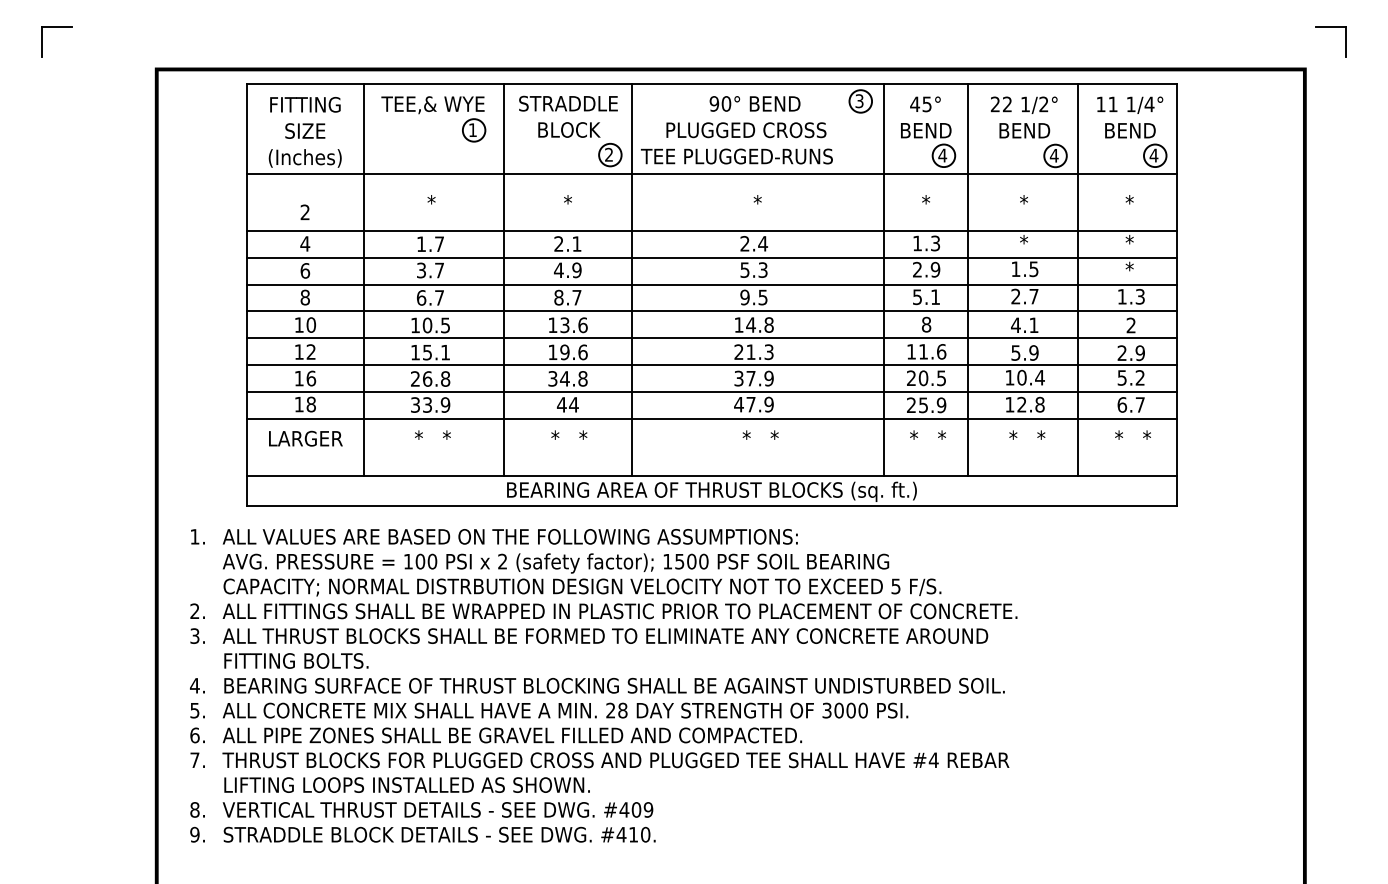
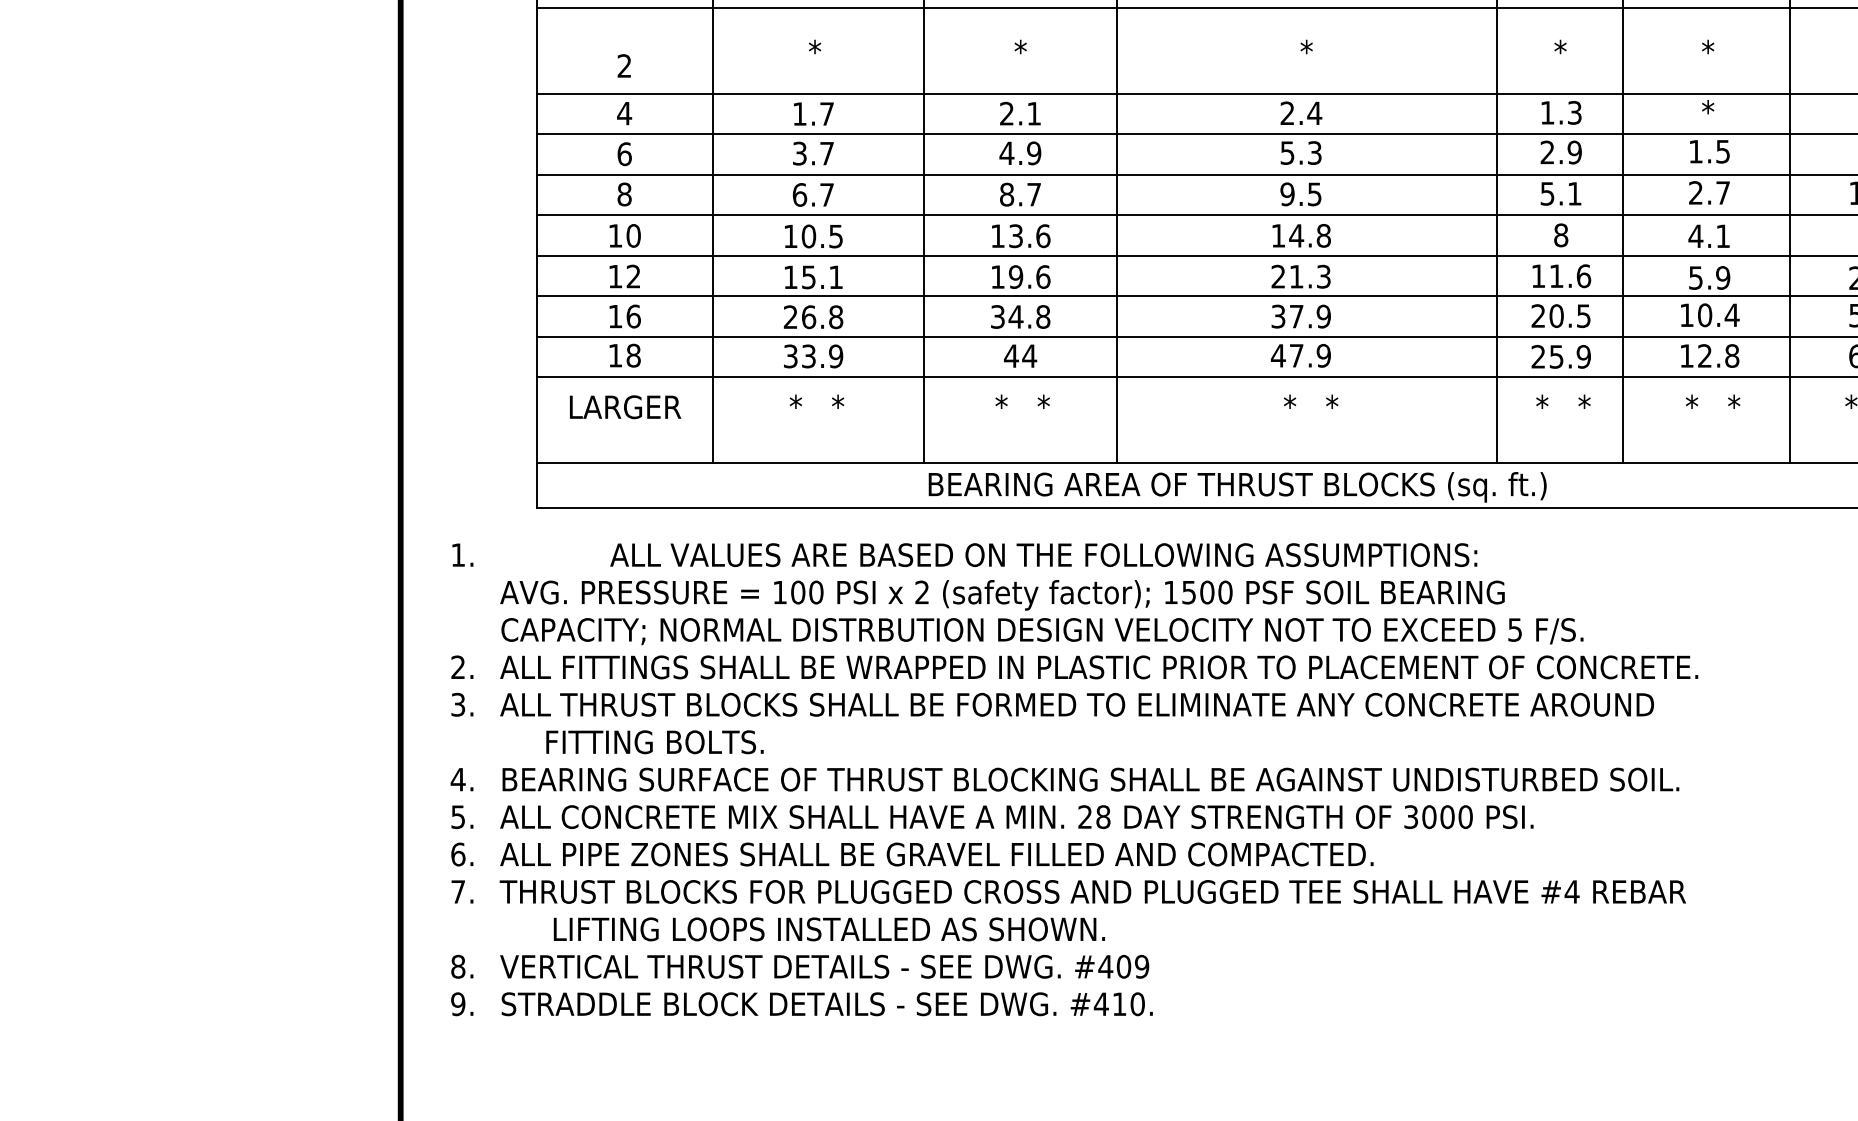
text: (509, 536) -> (1042, 554), moved
text: (296, 660) -> (655, 741), moved
text: (406, 784) -> (828, 928), moved

